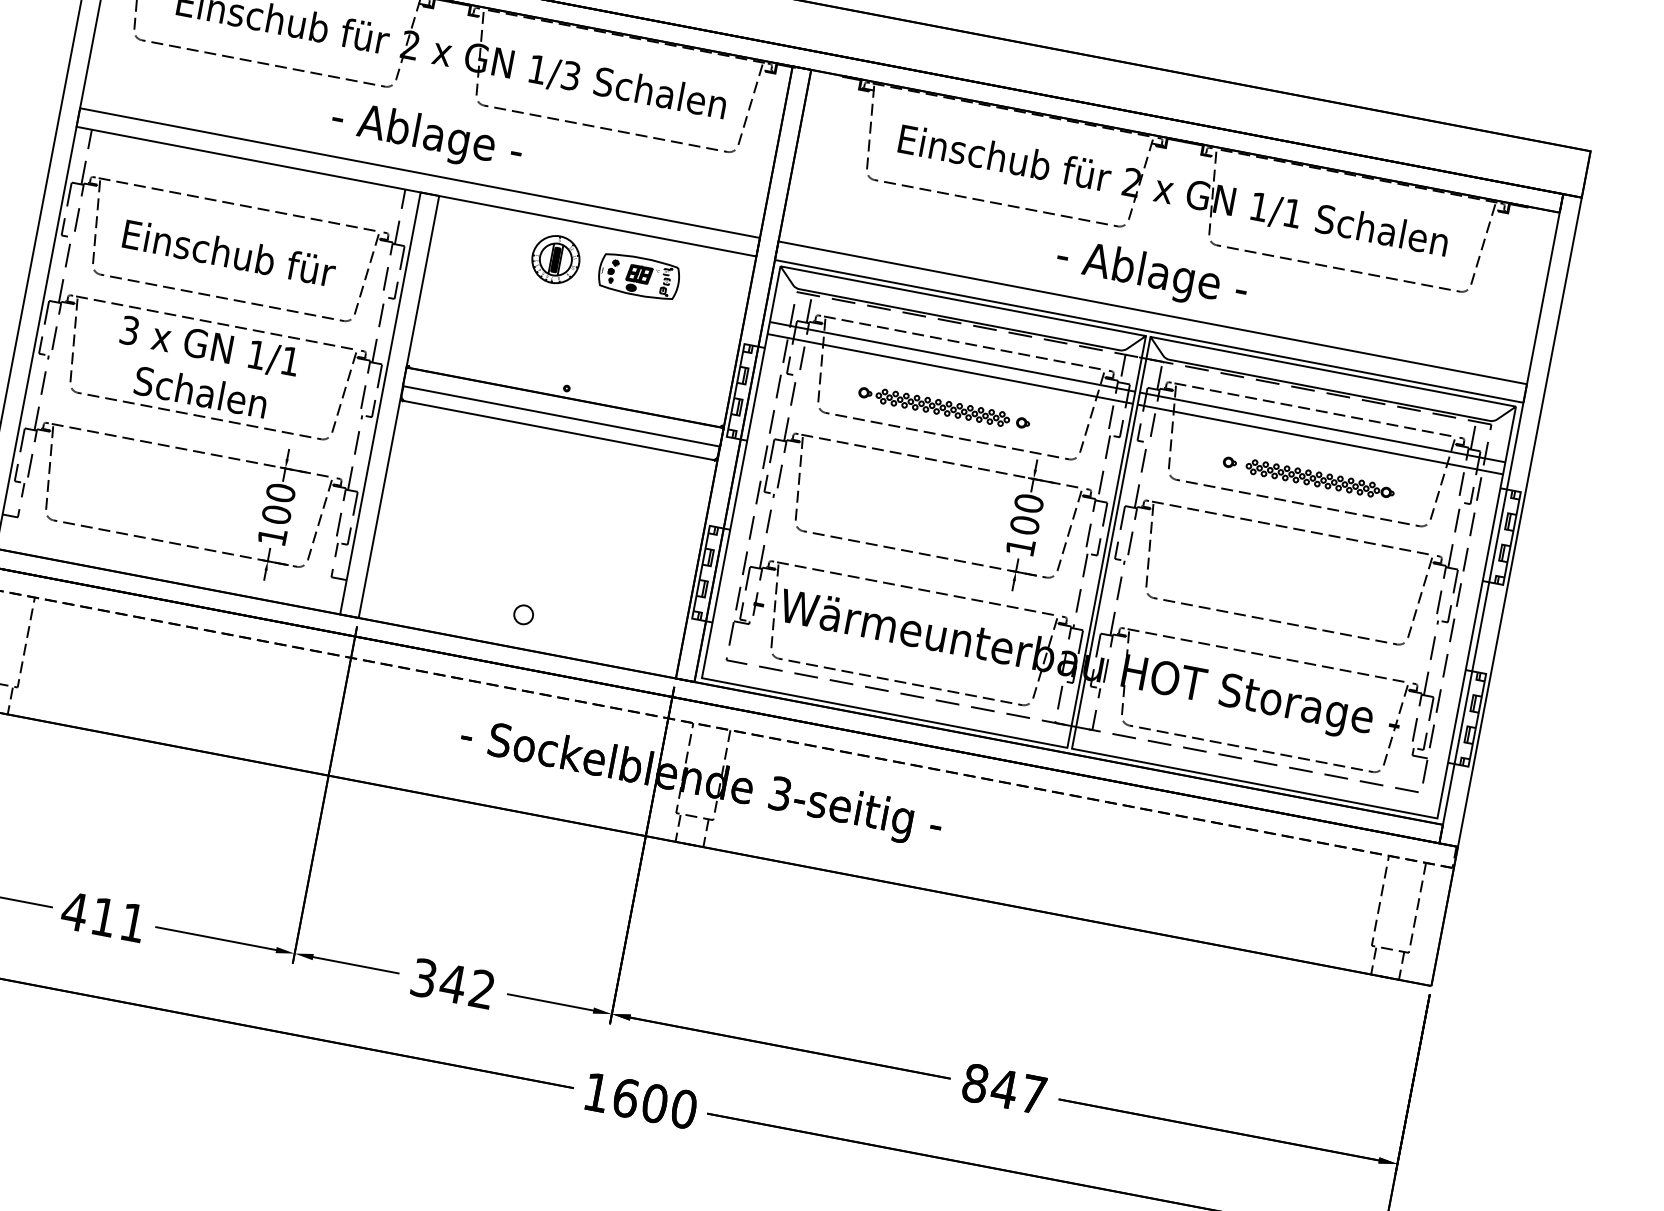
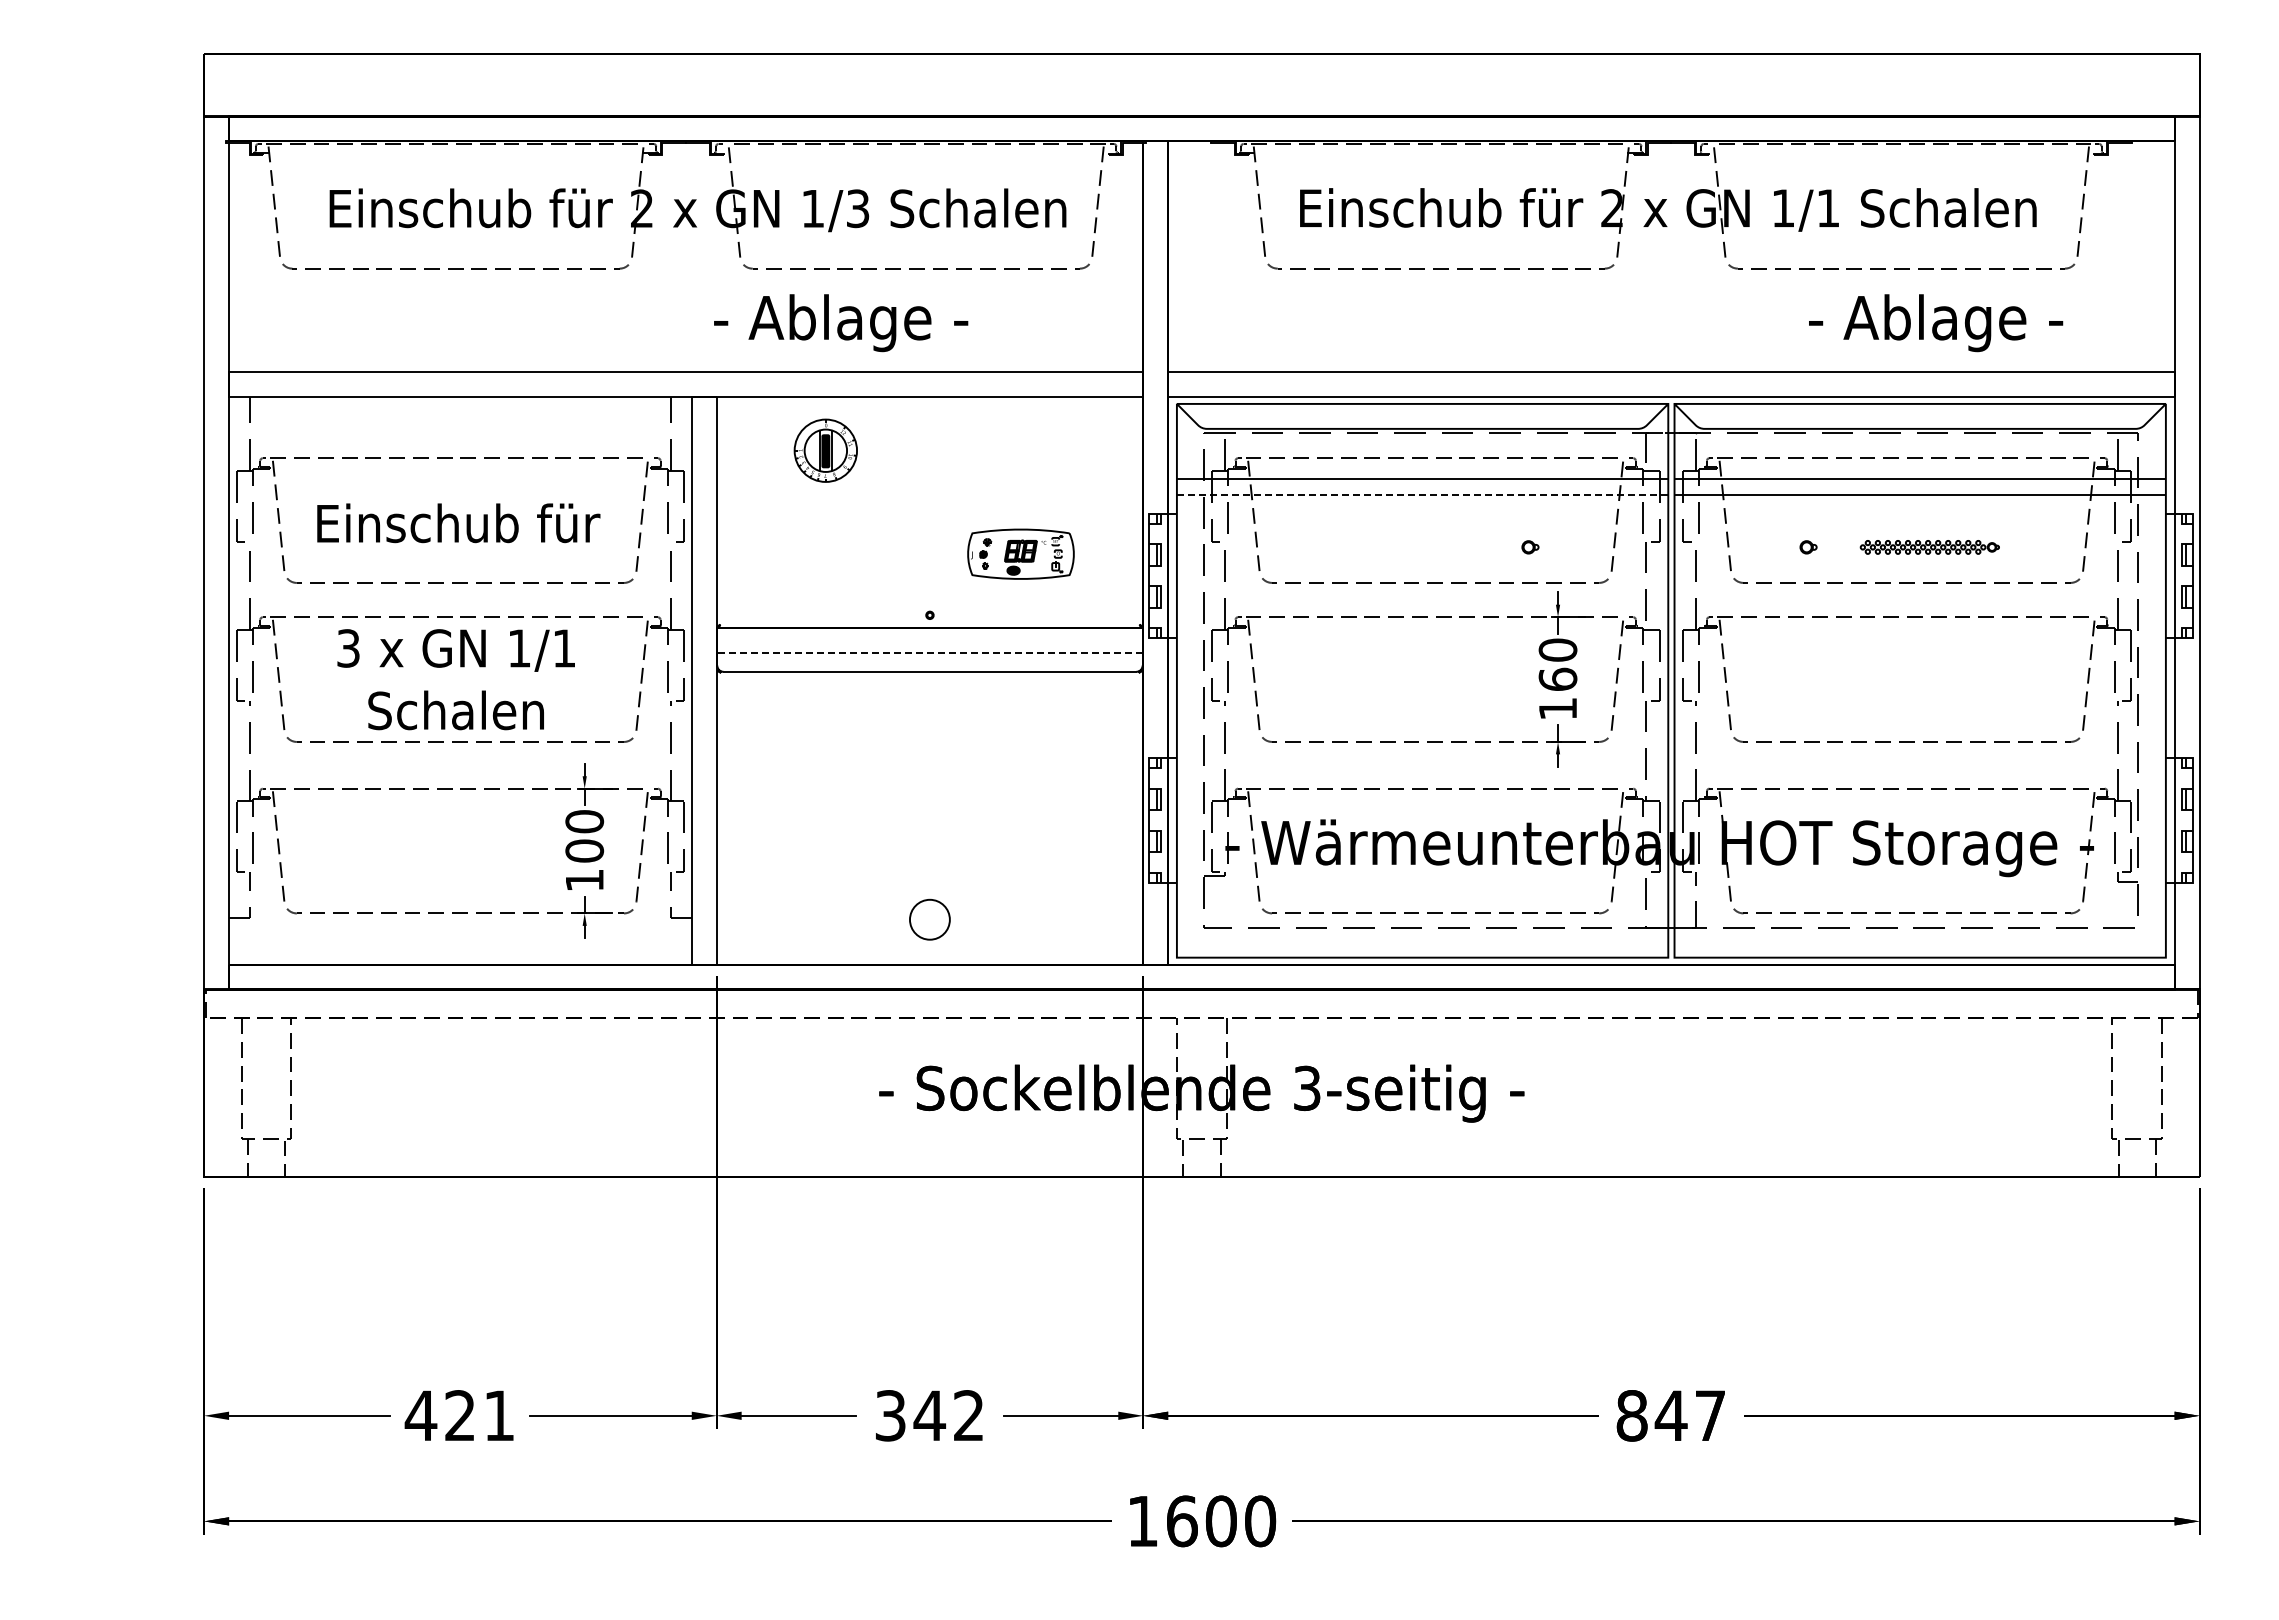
text: (427, 136) -> (841, 323), moved
part: (555, 259) -> (825, 450), moved
part: (638, 275) -> (1020, 553), moved
text: (1152, 275) -> (1936, 323), moved
line: (950, 368) -> (1422, 494), solid -> dashed
part: (933, 406) -> (1410, 547), removed
line: (561, 416) -> (929, 652), solid -> dashed
part: (1319, 479) -> (1929, 547), size x0.7
text: (1024, 525) -> (1557, 679), 100 -> 160
circle: (523, 614) -> (929, 919), size x1.6
text: (103, 916) -> (459, 1415), 411 -> 421

